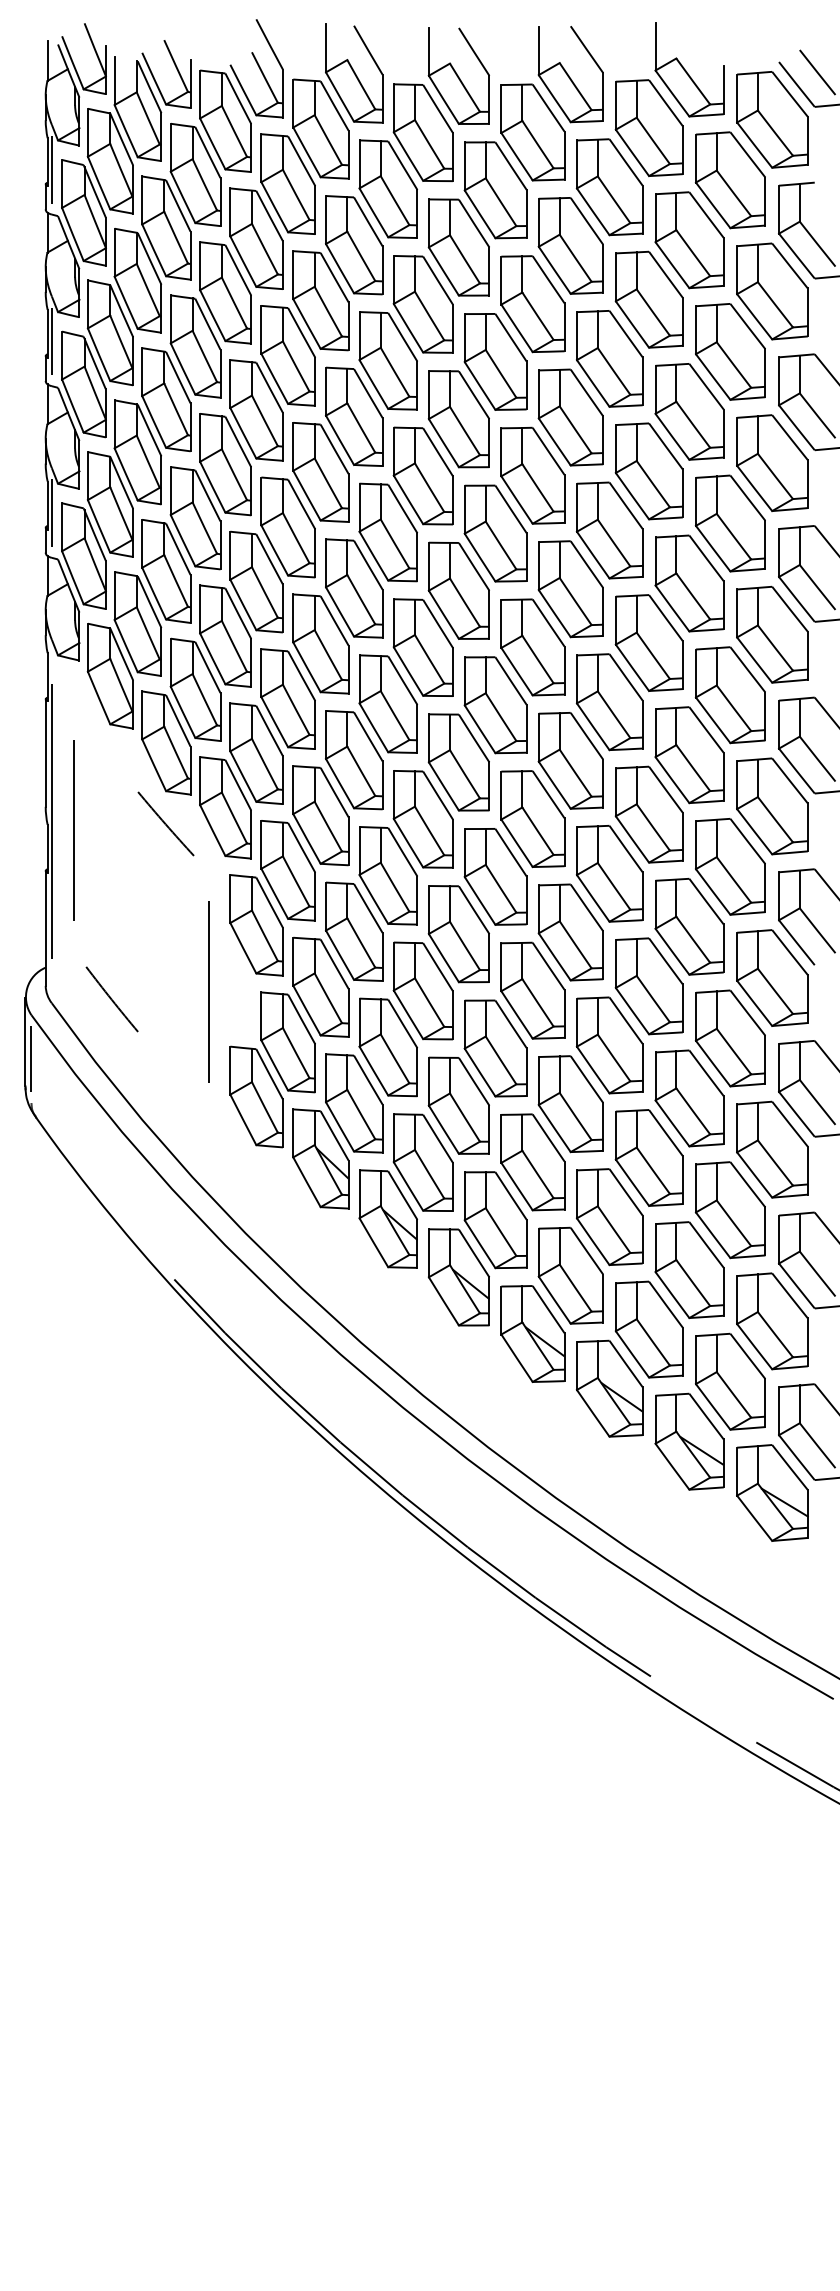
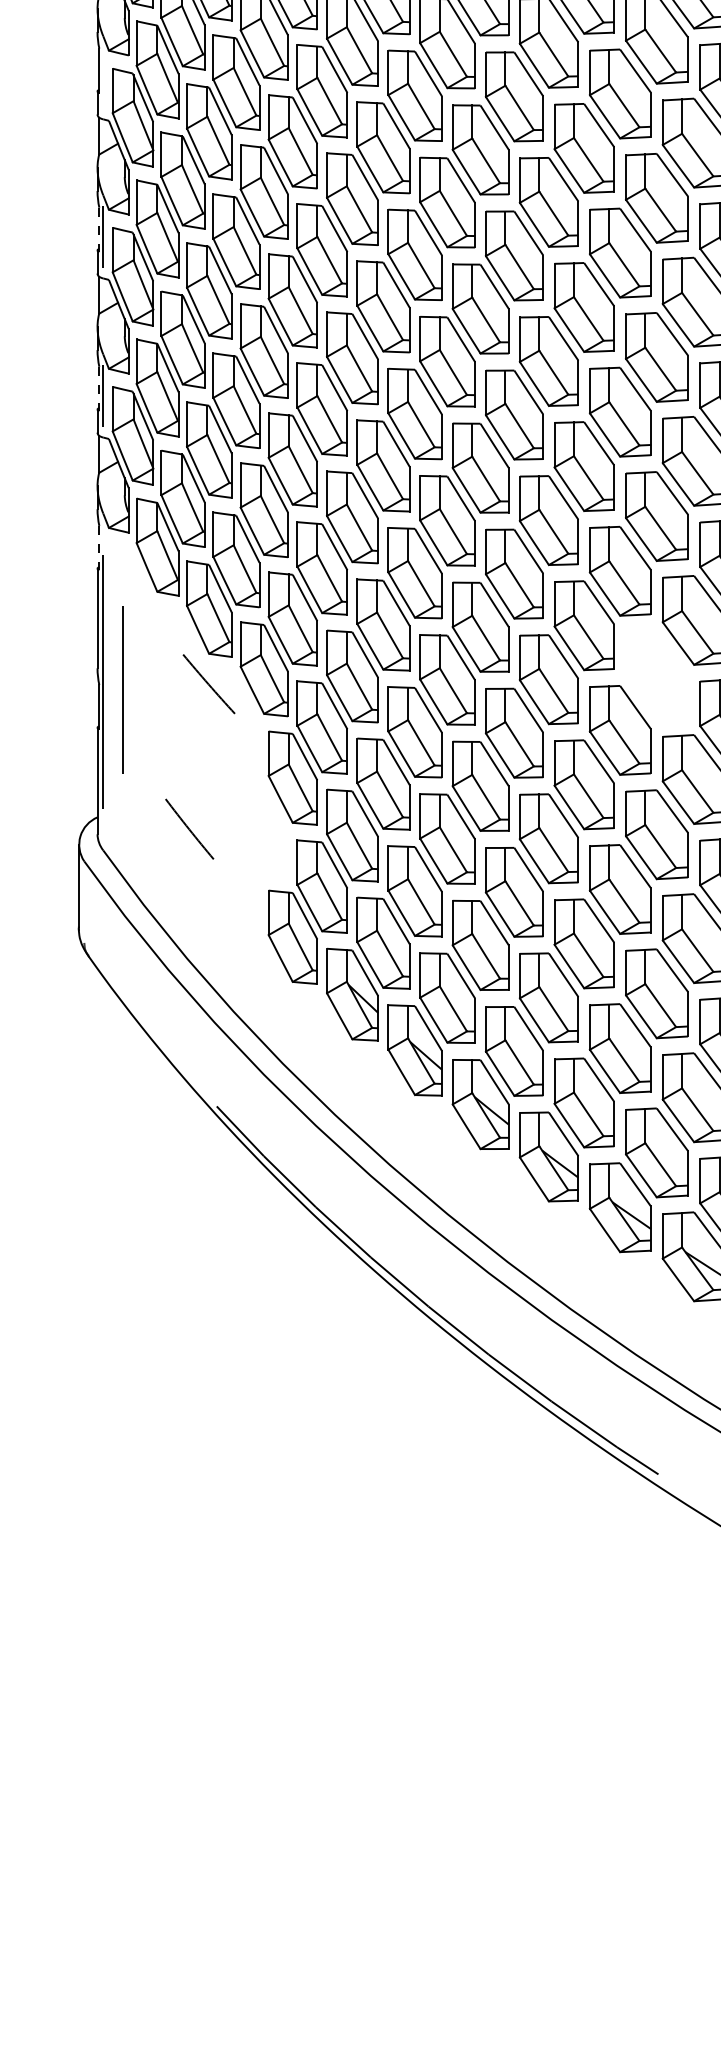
line: (51, 169) -> (102, 77), removed
line: (47, 333) -> (99, 229), solid -> dashed
line: (47, 505) -> (99, 389), solid -> dashed
line: (47, 677) -> (99, 548), solid -> dashed
part: (648, 814) -> (656, 675), removed
line: (208, 991) -> (248, 839), removed
line: (111, 999) -> (189, 829), moved
line: (31, 1058) -> (84, 901), removed

